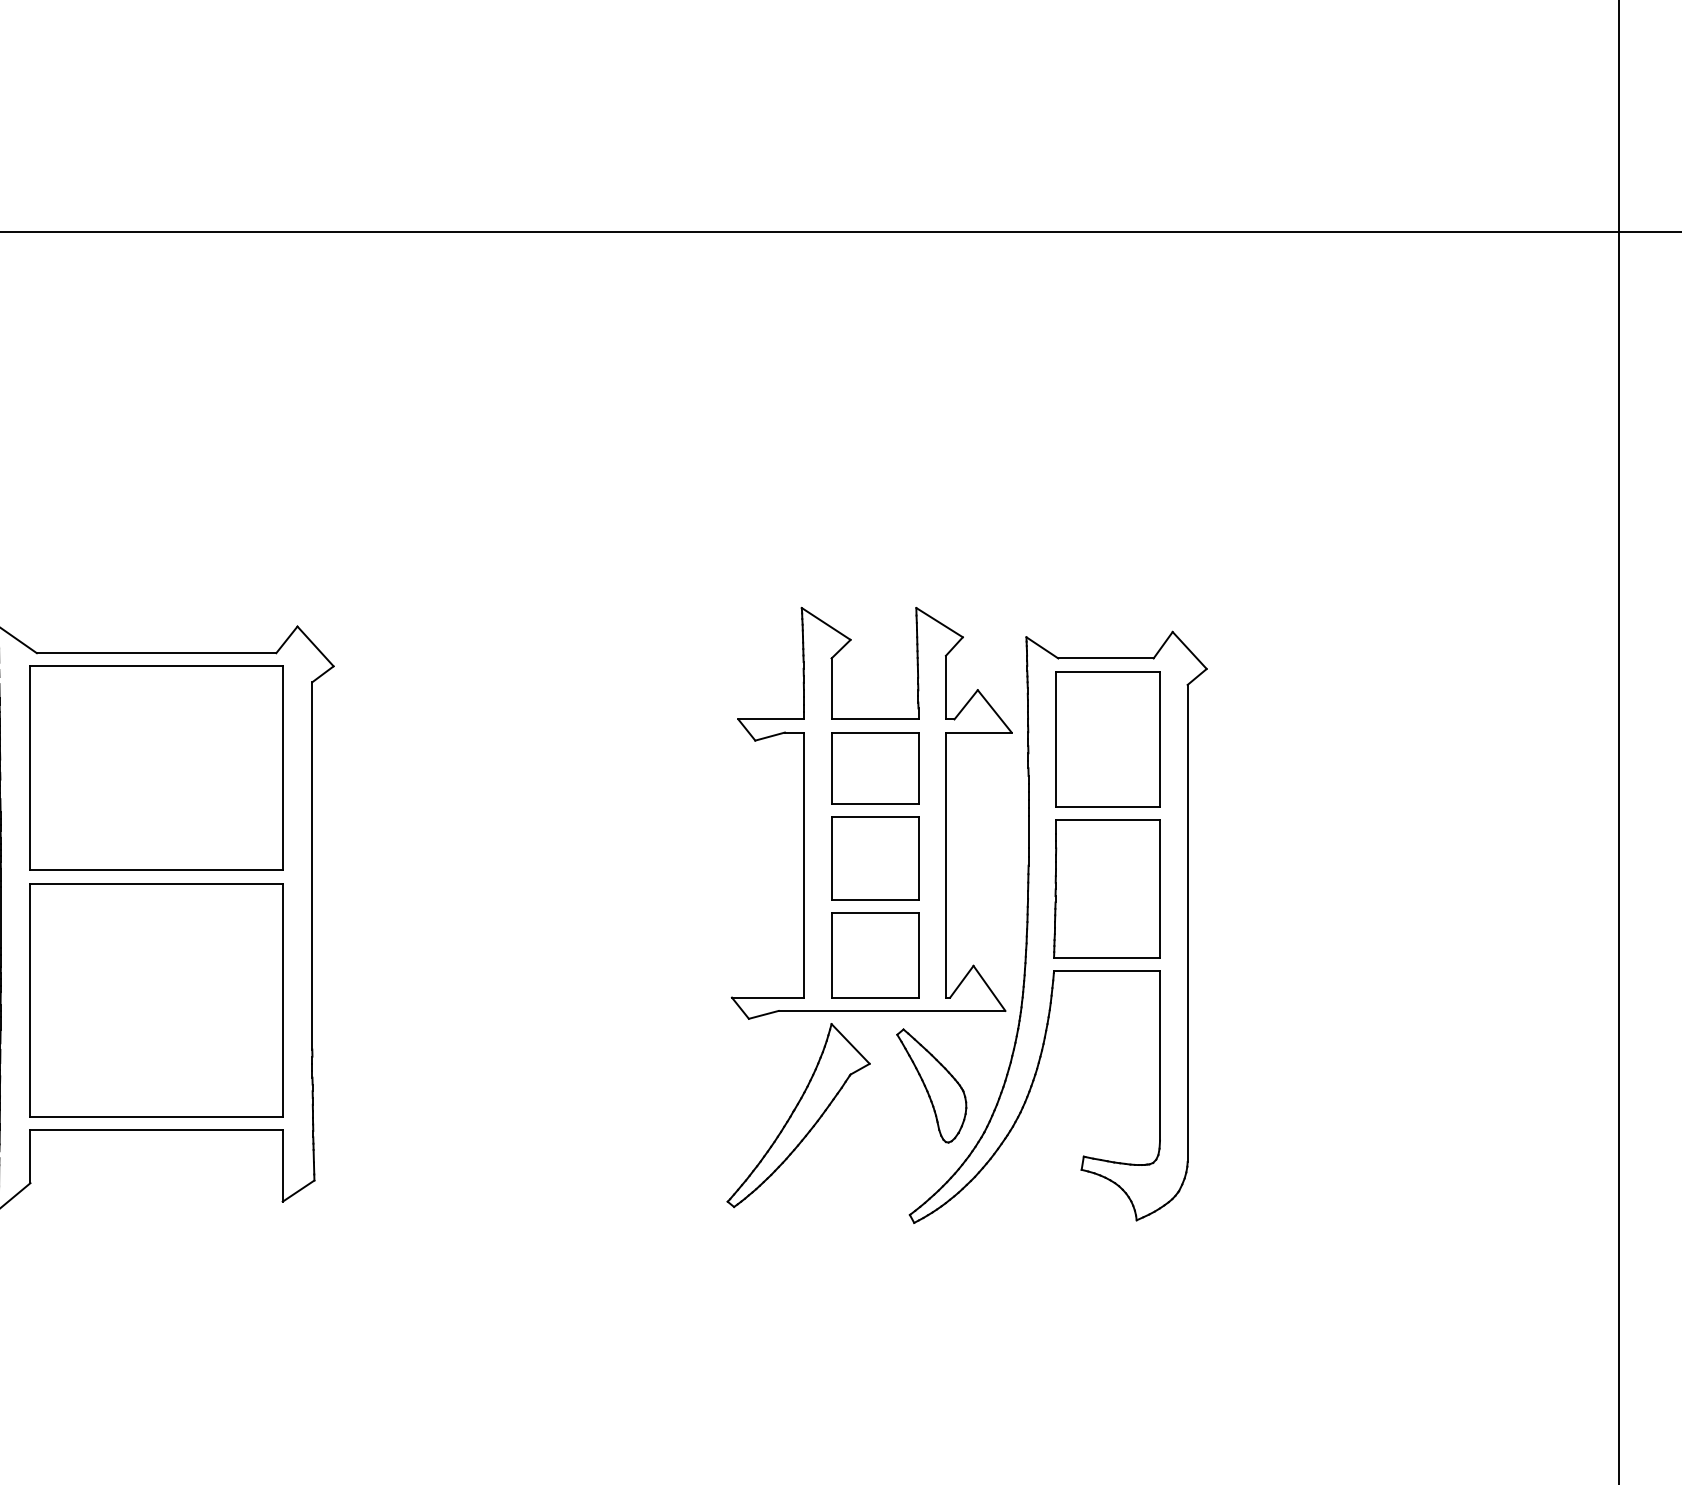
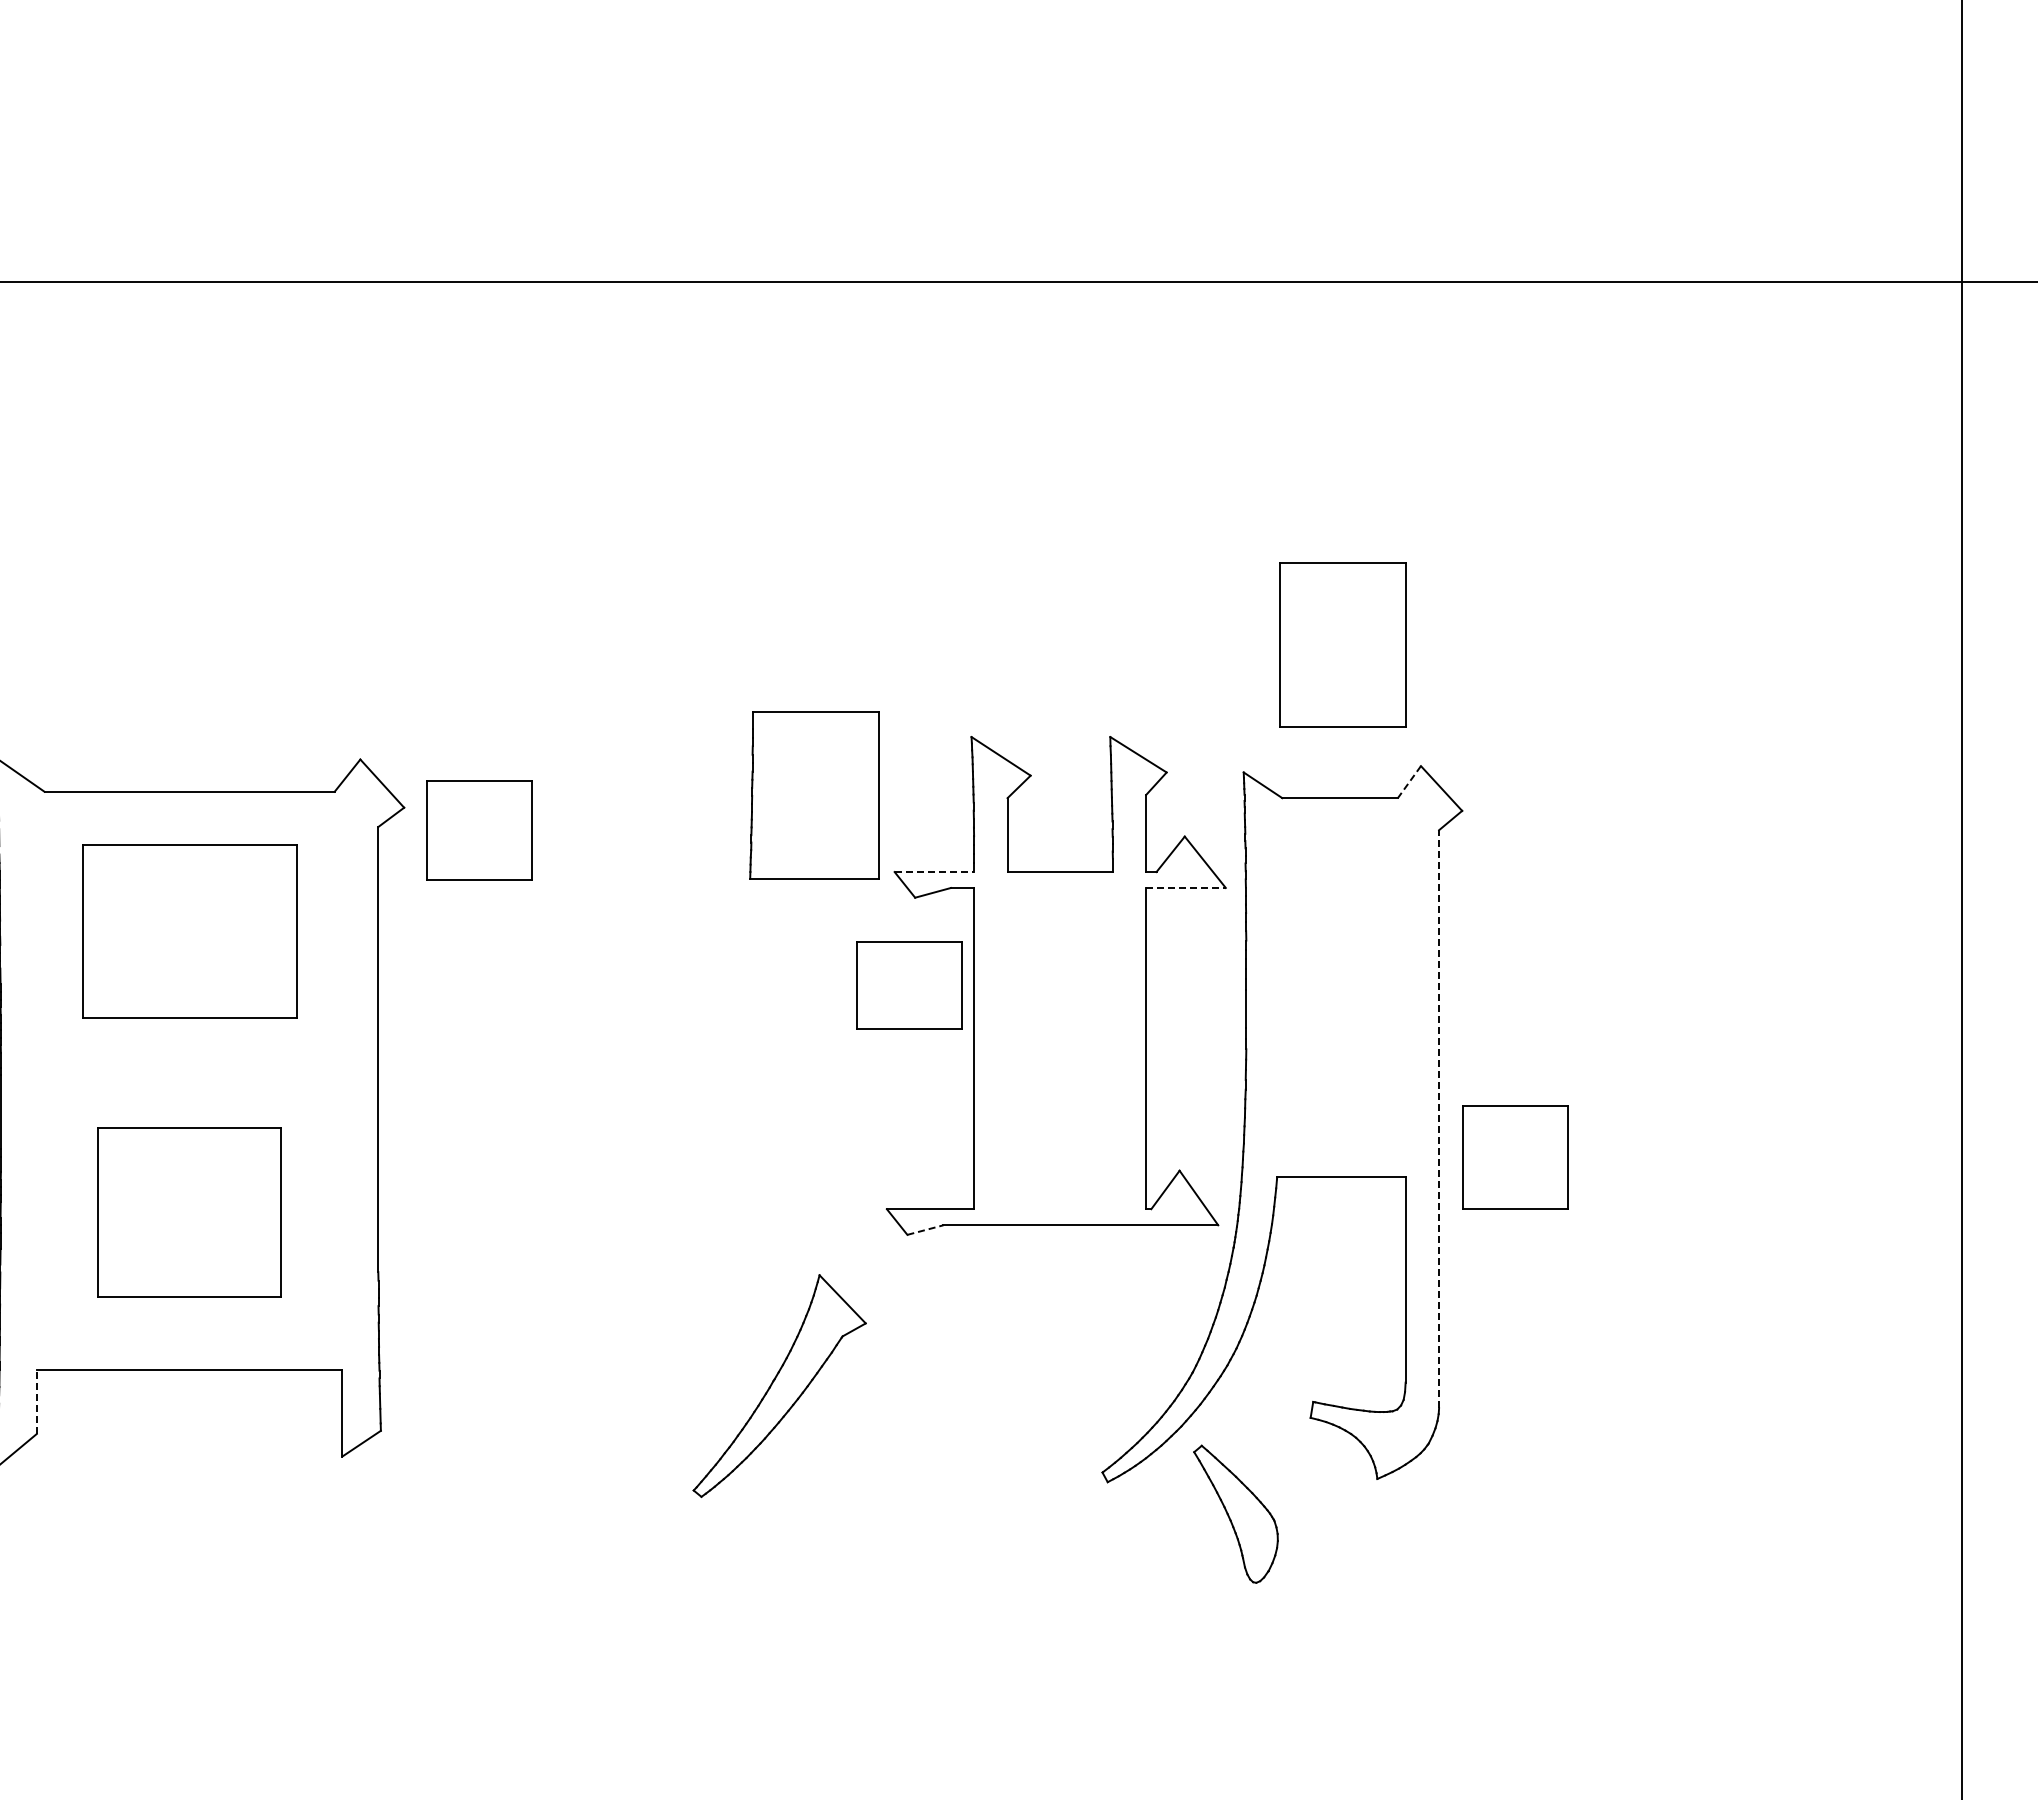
line: (1163, 645) -> (1409, 782), solid -> dashed
line: (771, 719) -> (934, 872), solid -> dashed
line: (978, 732) -> (1185, 887), solid -> dashed
part: (1107, 738) -> (1342, 644), moved
part: (156, 768) -> (189, 931), size x0.7
part: (875, 768) -> (909, 985), moved
part: (875, 858) -> (479, 830), moved
part: (1107, 888) -> (814, 795), moved
line: (1187, 922) -> (1439, 1118), solid -> dashed
part: (875, 954) -> (1515, 1157), moved
part: (156, 1000) -> (189, 1212), size x0.6
line: (763, 1015) -> (925, 1230), solid -> dashed
part: (931, 1085) -> (1235, 1513), moved
part: (798, 1115) -> (779, 1385), moved
line: (30, 1156) -> (36, 1401), solid -> dashed

